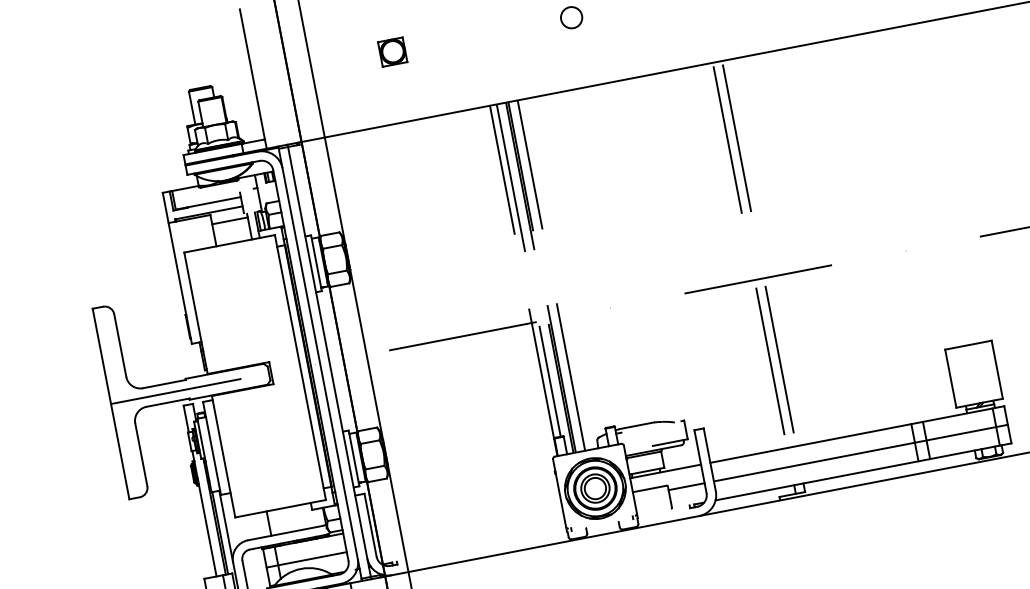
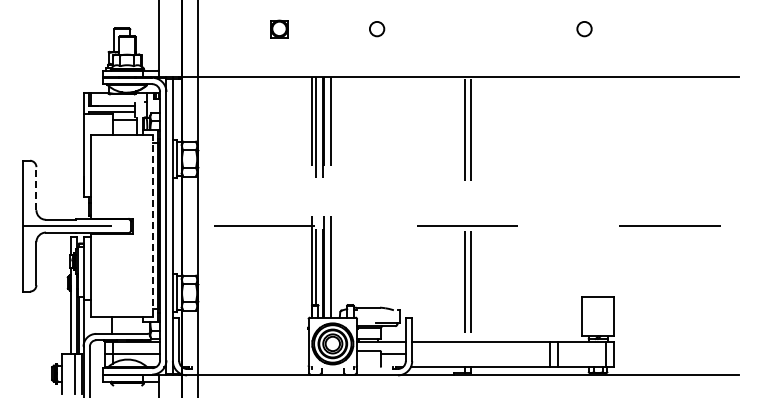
part: (392, 51) -> (279, 28), moved
line: (120, 345) -> (36, 188), solid -> dashed
line: (299, 368) -> (152, 226), solid -> dashed
line: (861, 453) -> (513, 354), removed

